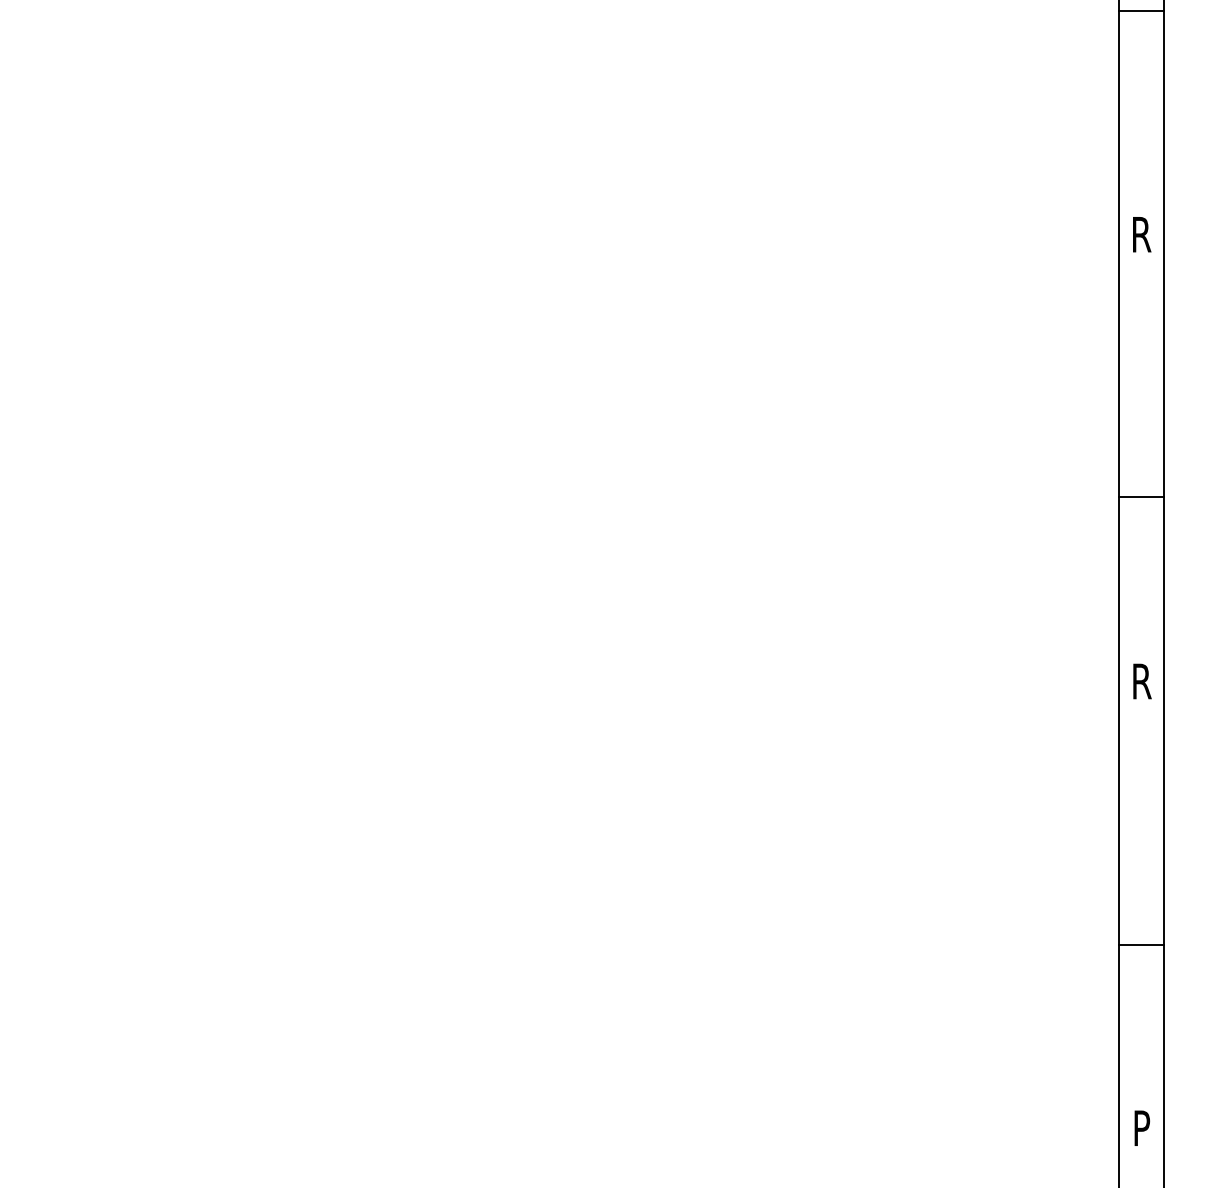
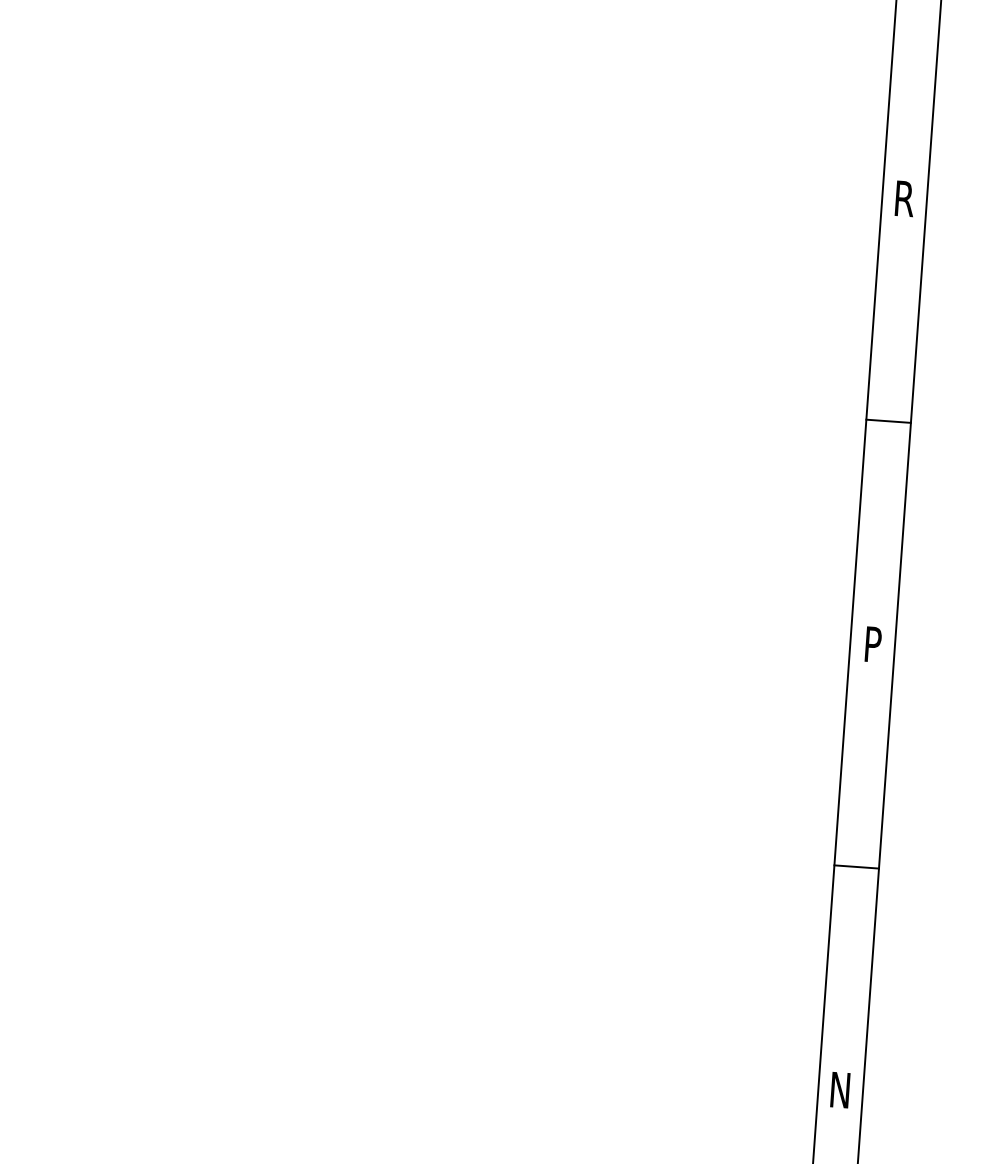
line: (1141, 496) -> (888, 421), moved
text: (1142, 681) -> (873, 644), R -> P
line: (1141, 944) -> (856, 866), moved
text: (1141, 1127) -> (840, 1089), P -> N

